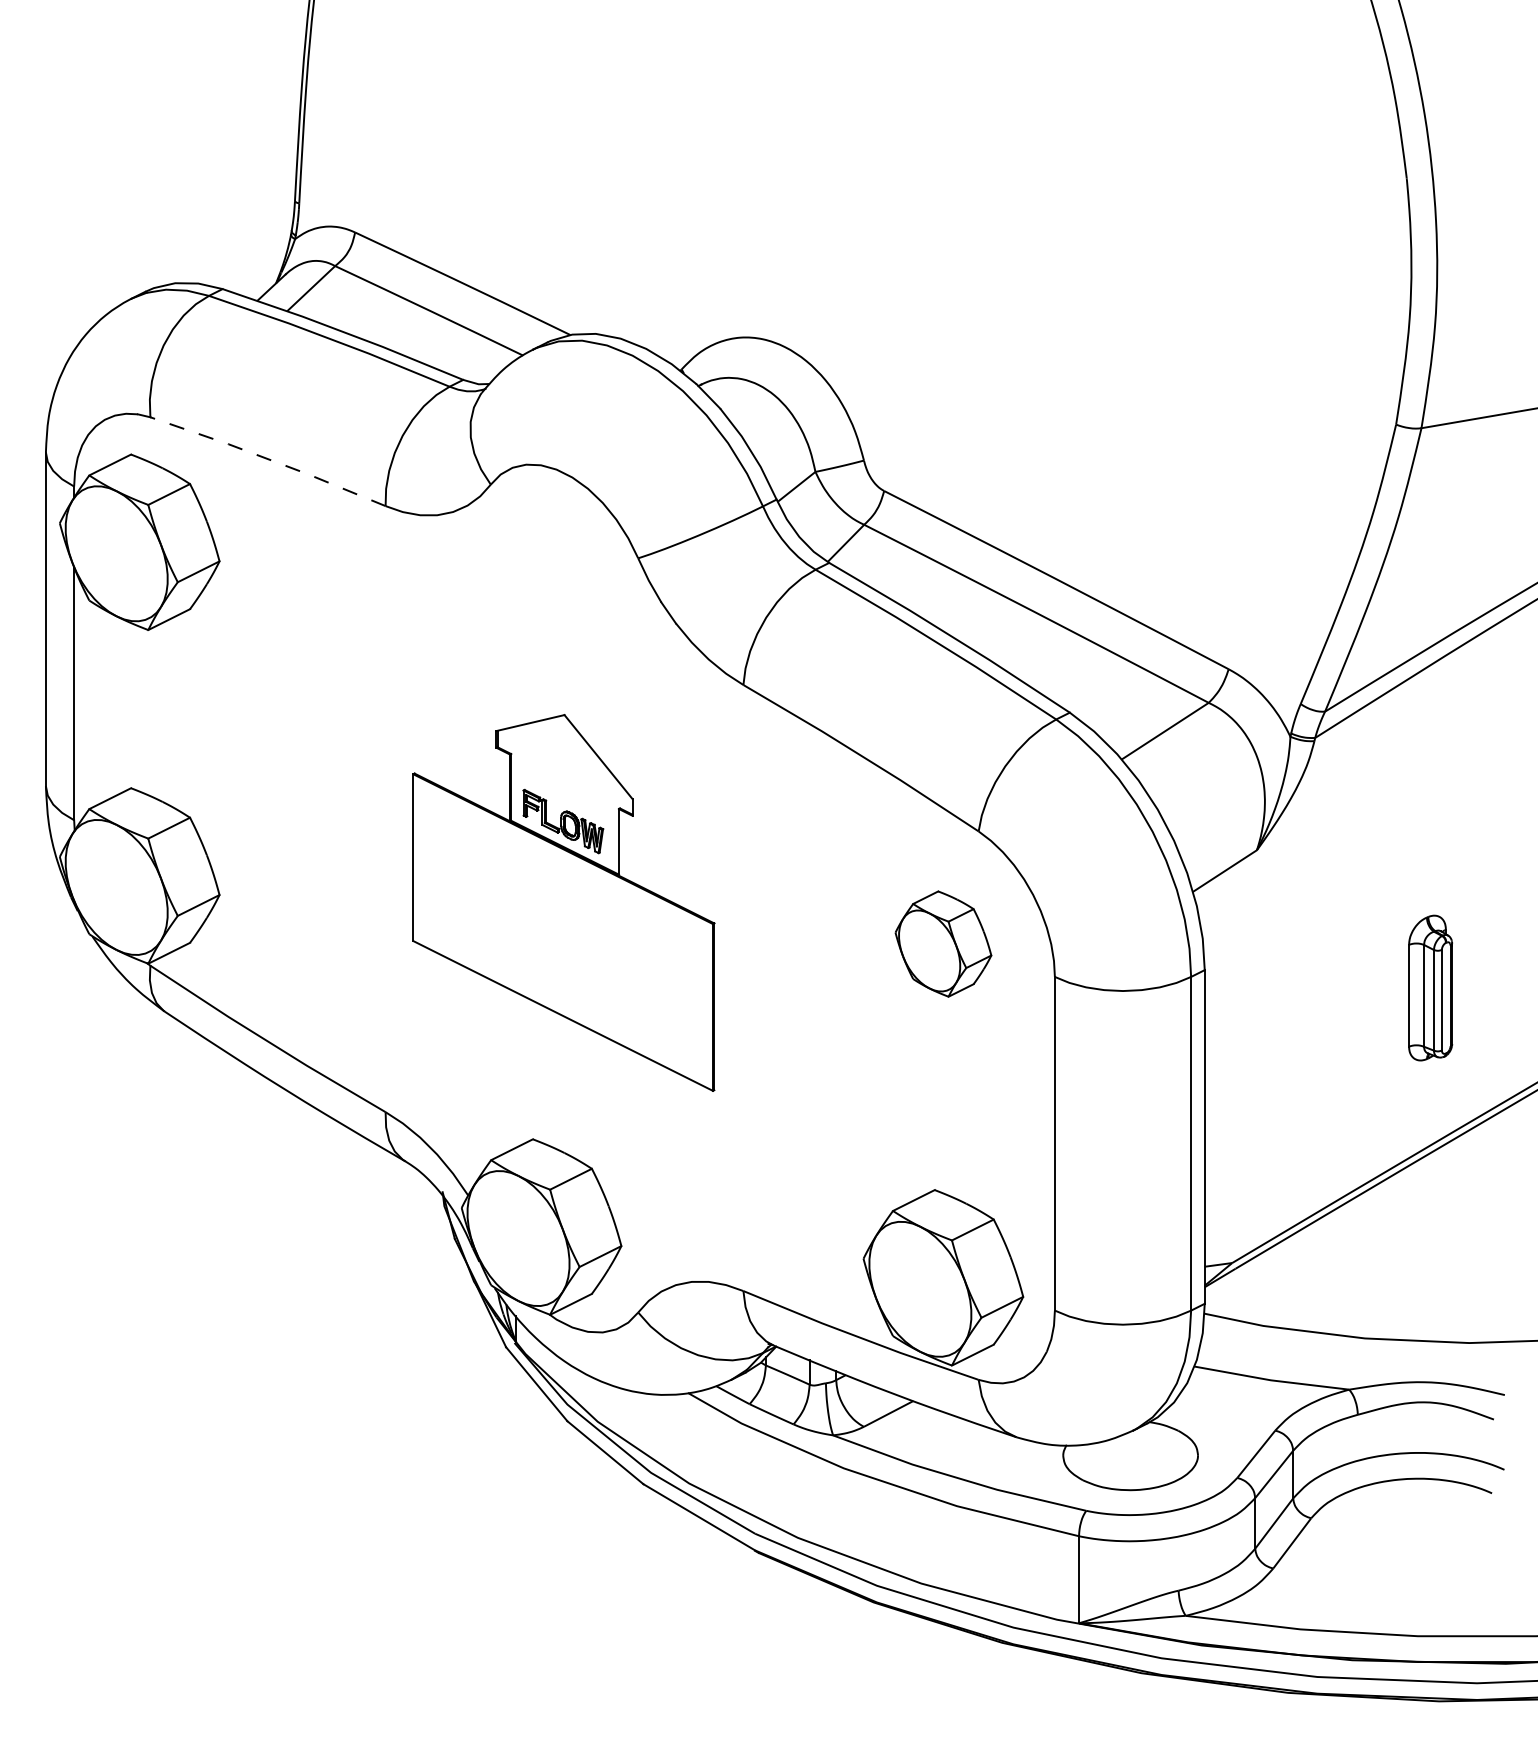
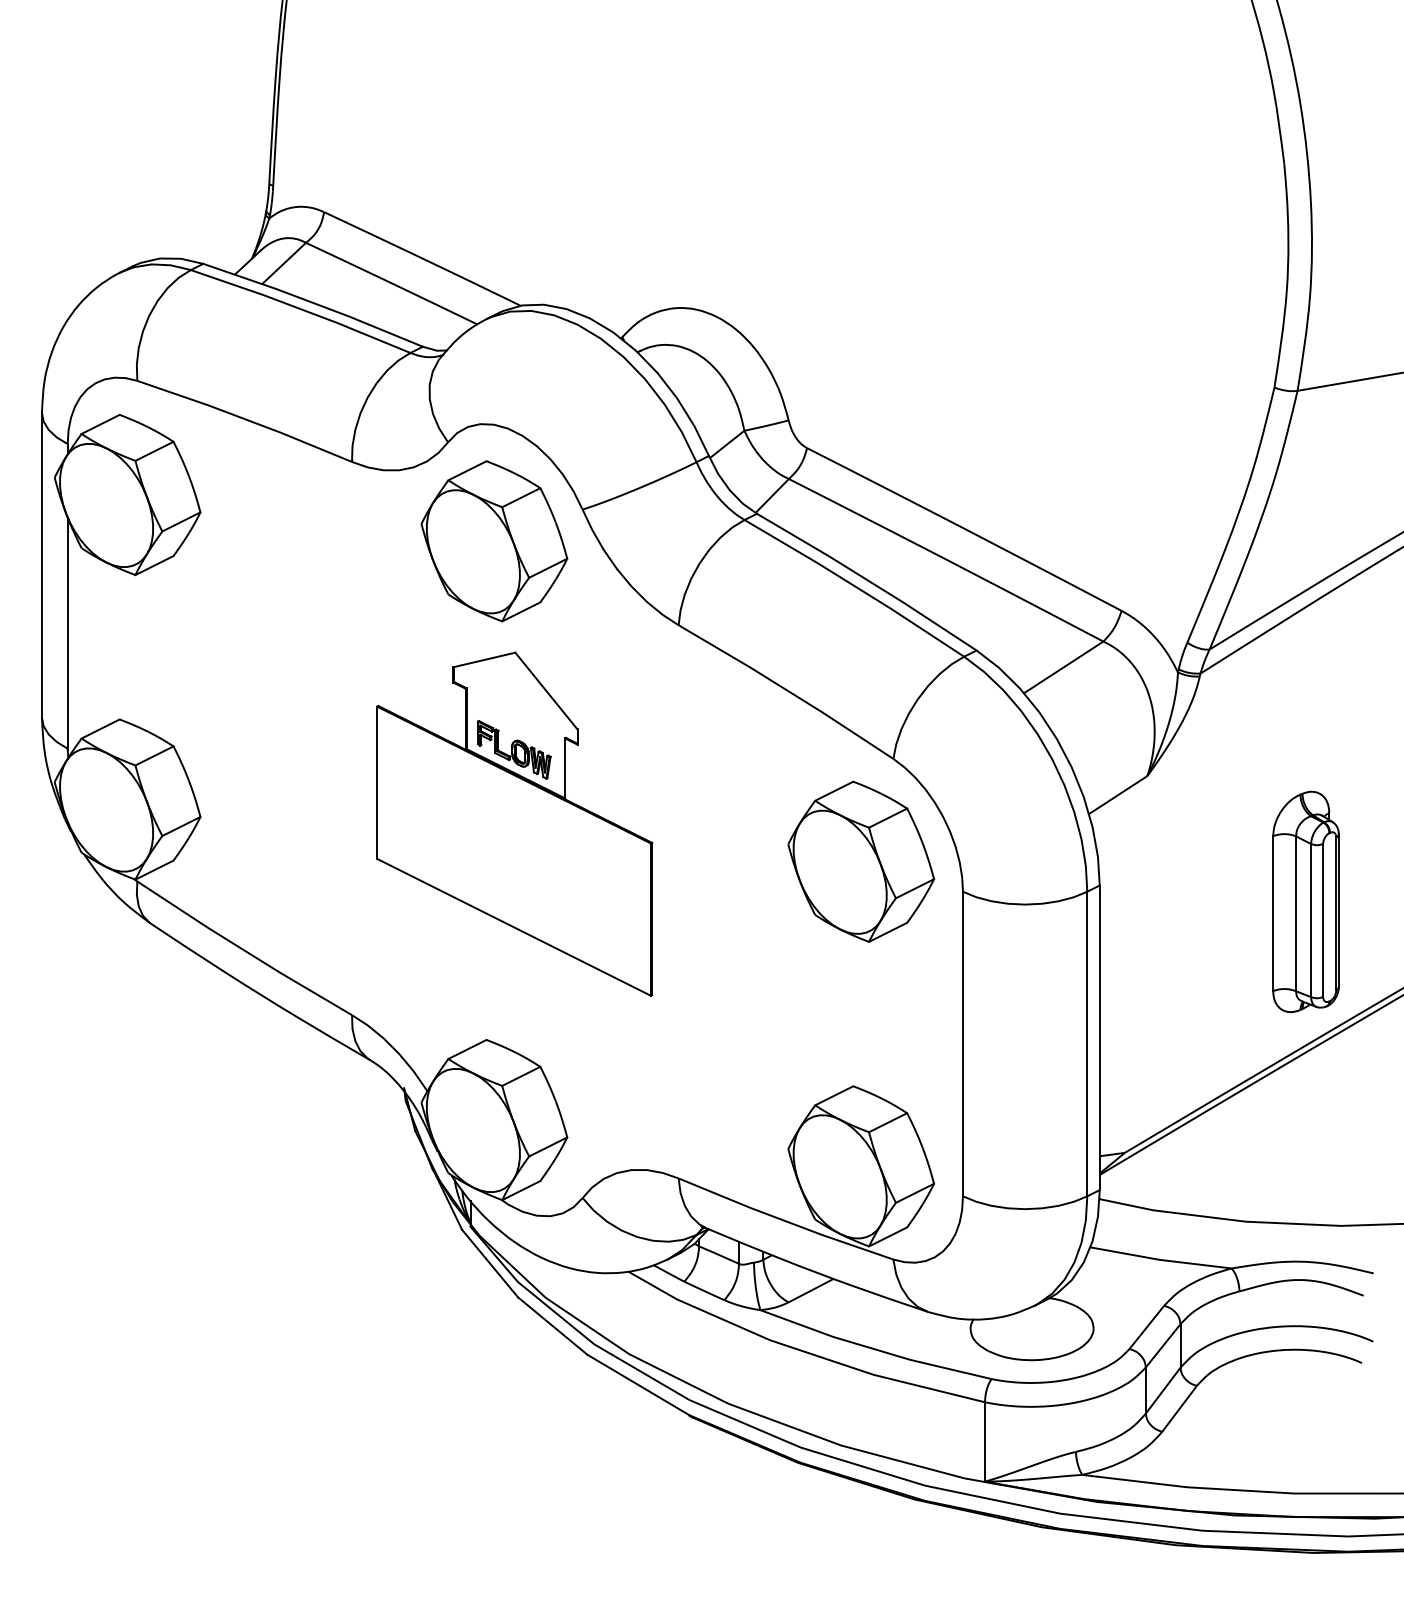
line: (268, 459) -> (245, 419), dashed -> solid
part: (541, 592) -> (494, 540), added
part: (943, 943) -> (861, 861), size x1.67
part: (1430, 987) -> (1305, 901), size x1.67

